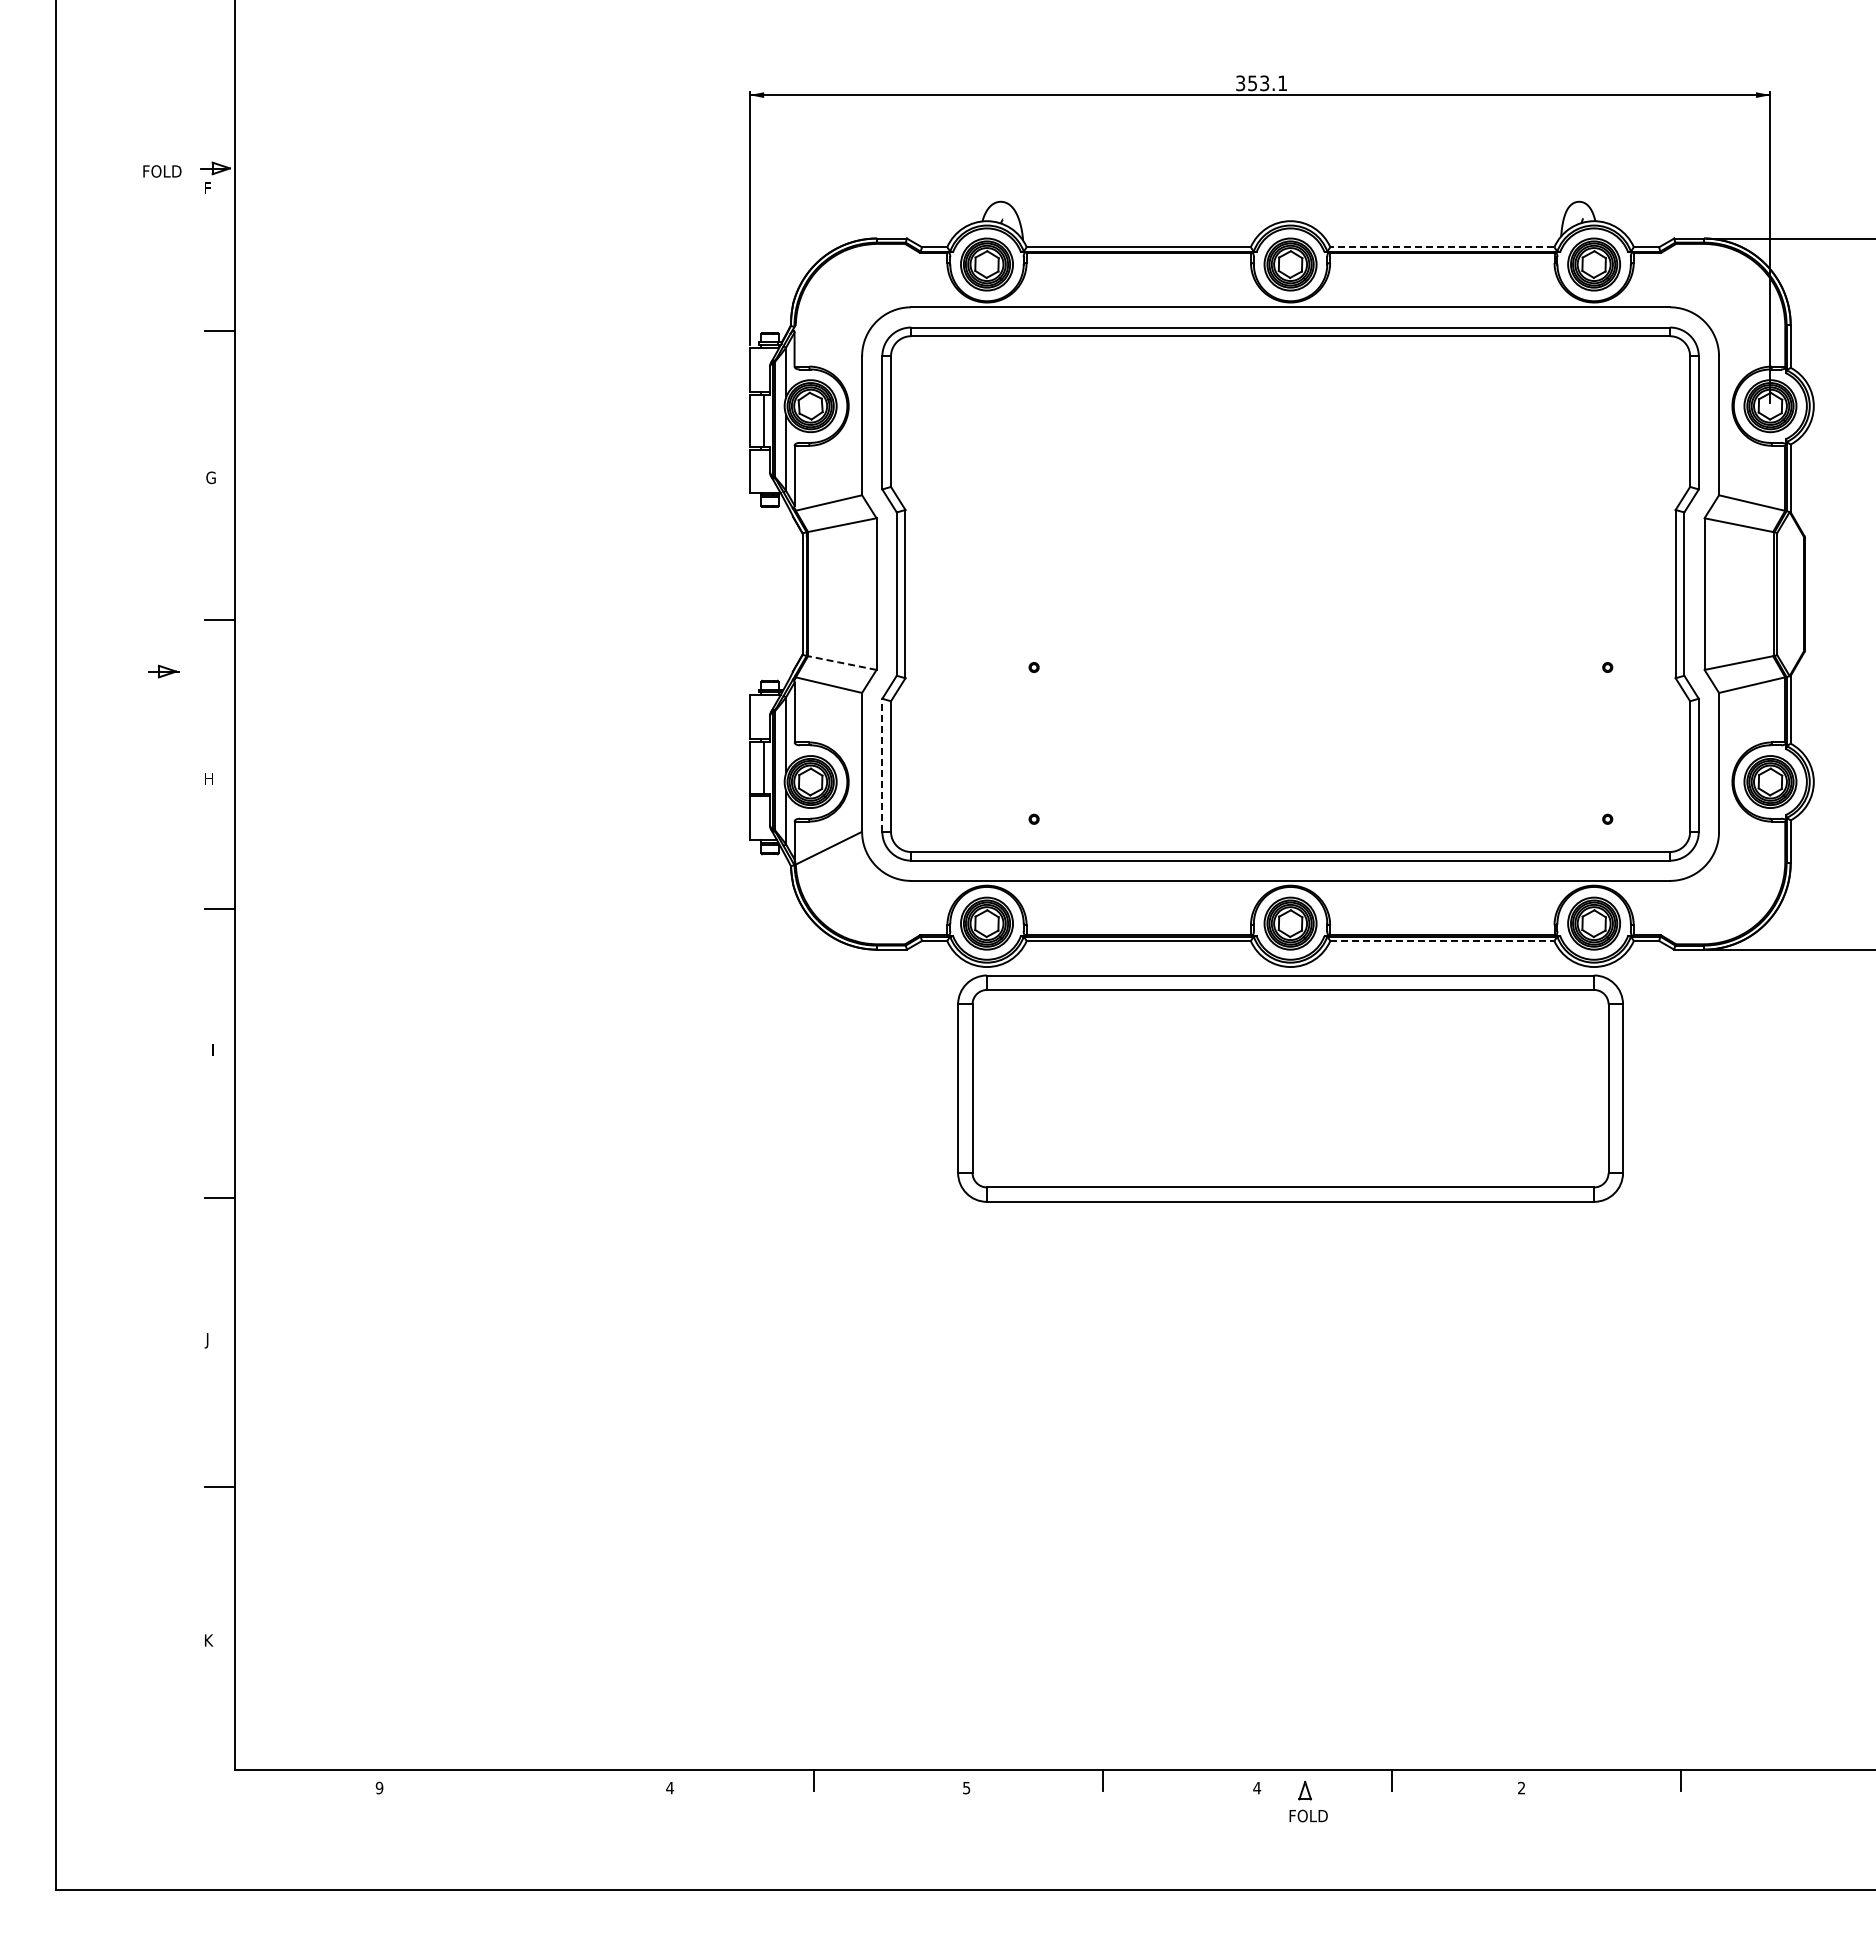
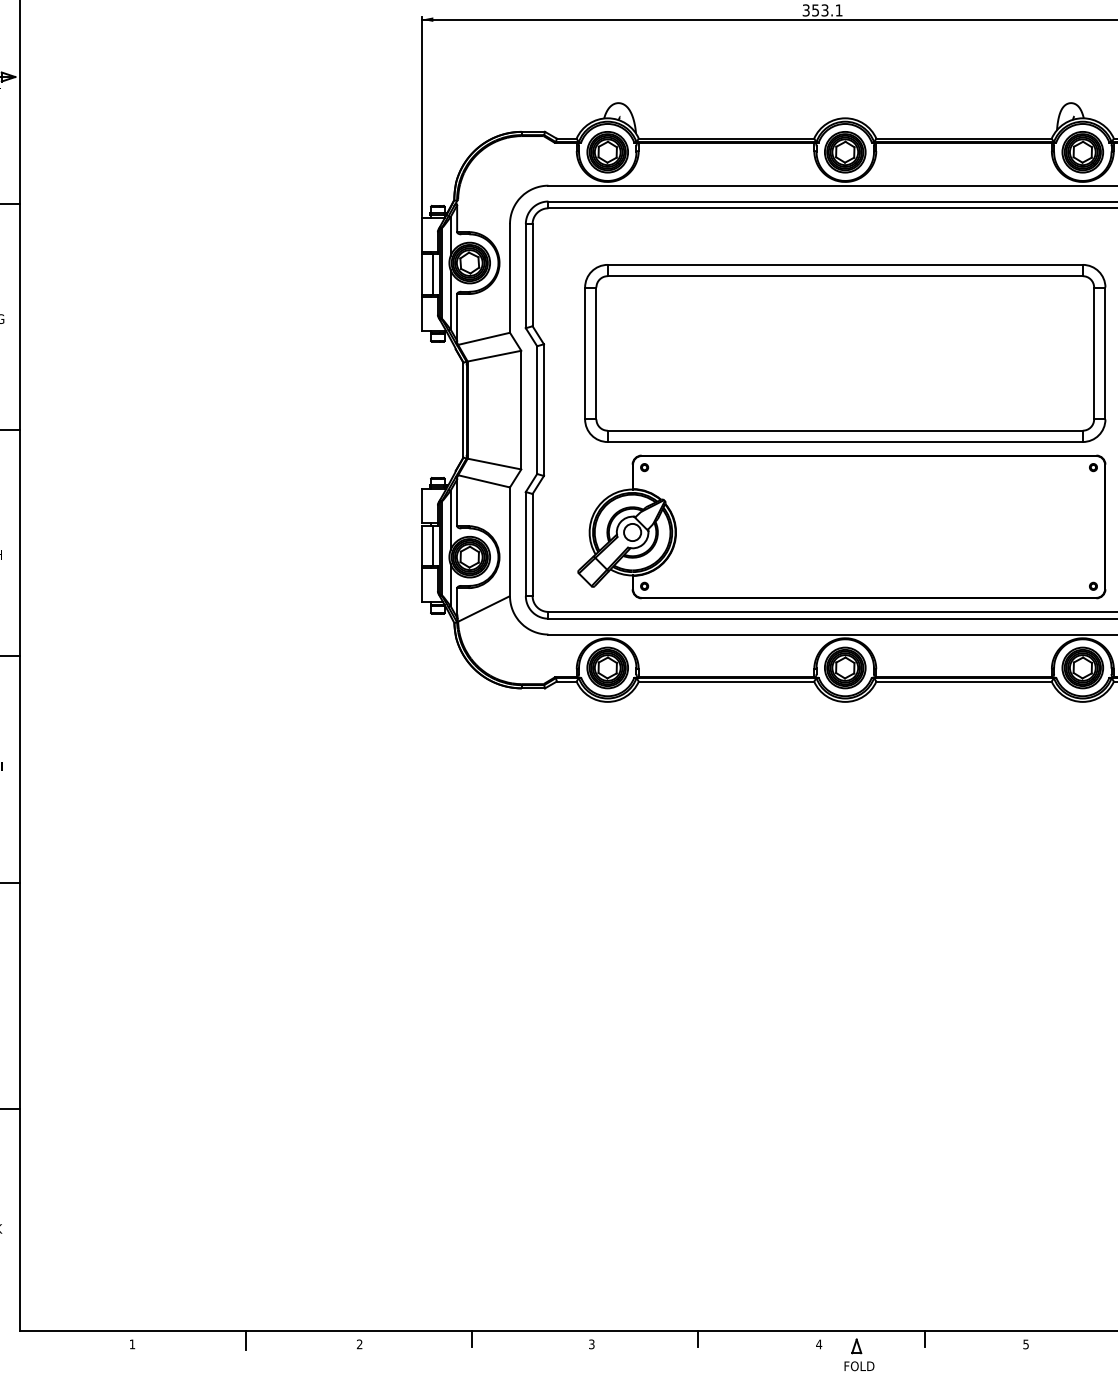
line: (1441, 247) -> (963, 138), dashed -> solid
line: (842, 663) -> (494, 464), dashed -> solid
part: (1285, 743) -> (841, 527), added
line: (882, 765) -> (525, 544), dashed -> solid
line: (1442, 941) -> (964, 681), dashed -> solid
part: (1290, 1088) -> (845, 353), moved
line: (524, 1782) -> (245, 1340), added
text: (379, 1787) -> (132, 1343), 9 -> 1
text: (670, 1787) -> (360, 1343), 4 -> 2
text: (966, 1787) -> (591, 1343), 5 -> 3
text: (1521, 1787) -> (1025, 1343), 2 -> 5

